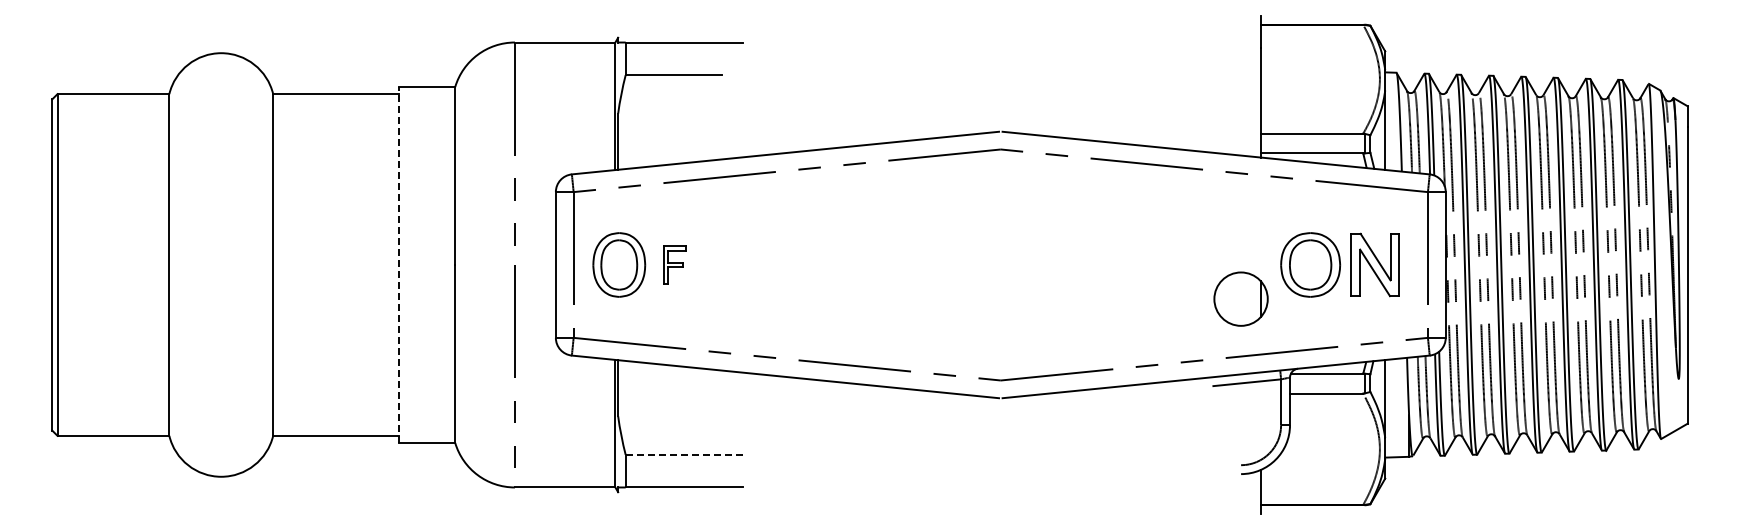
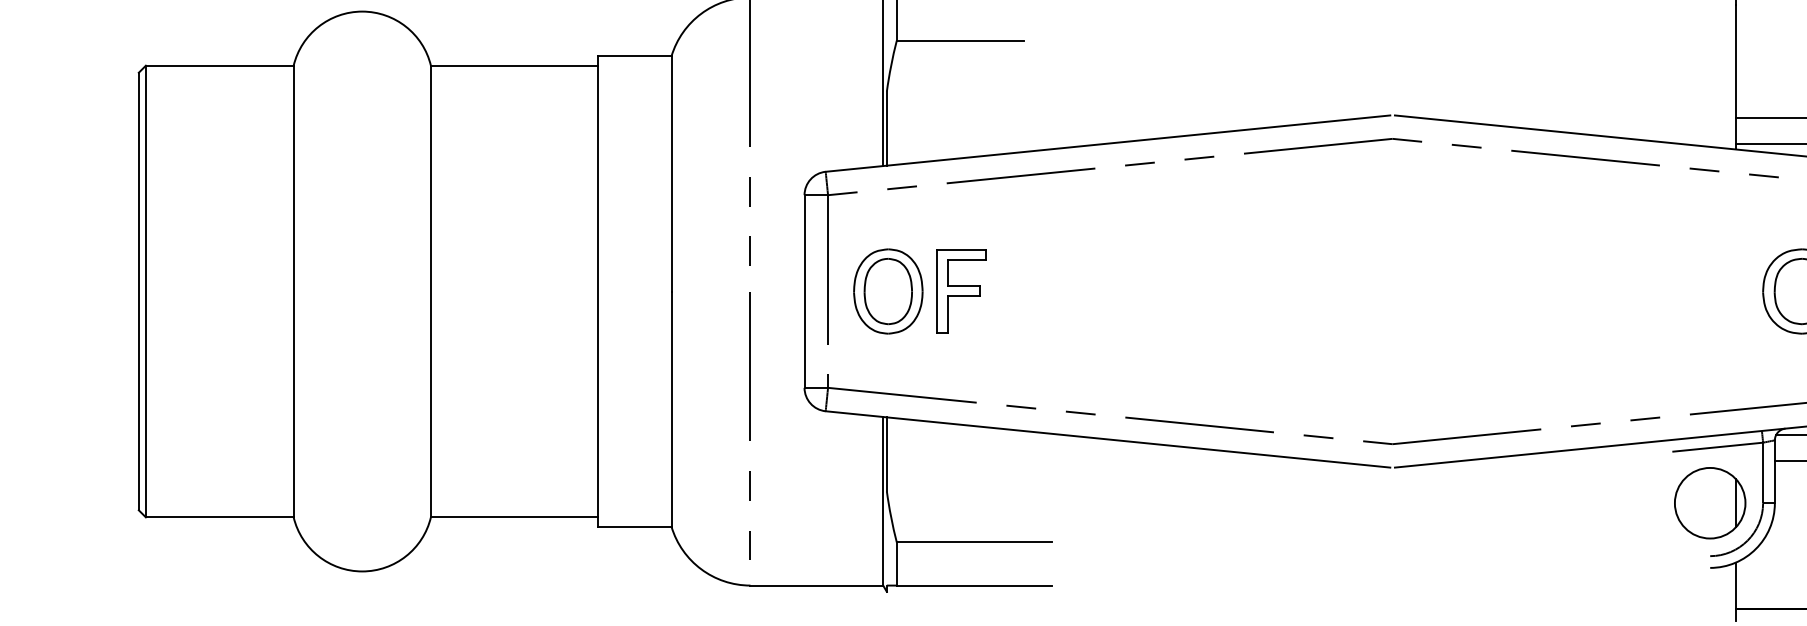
part: (674, 264) -> (961, 290), size x1.67
line: (399, 265) -> (597, 292), dashed -> solid
part: (1240, 298) -> (1709, 502), moved
line: (684, 454) -> (974, 541), dashed -> solid

